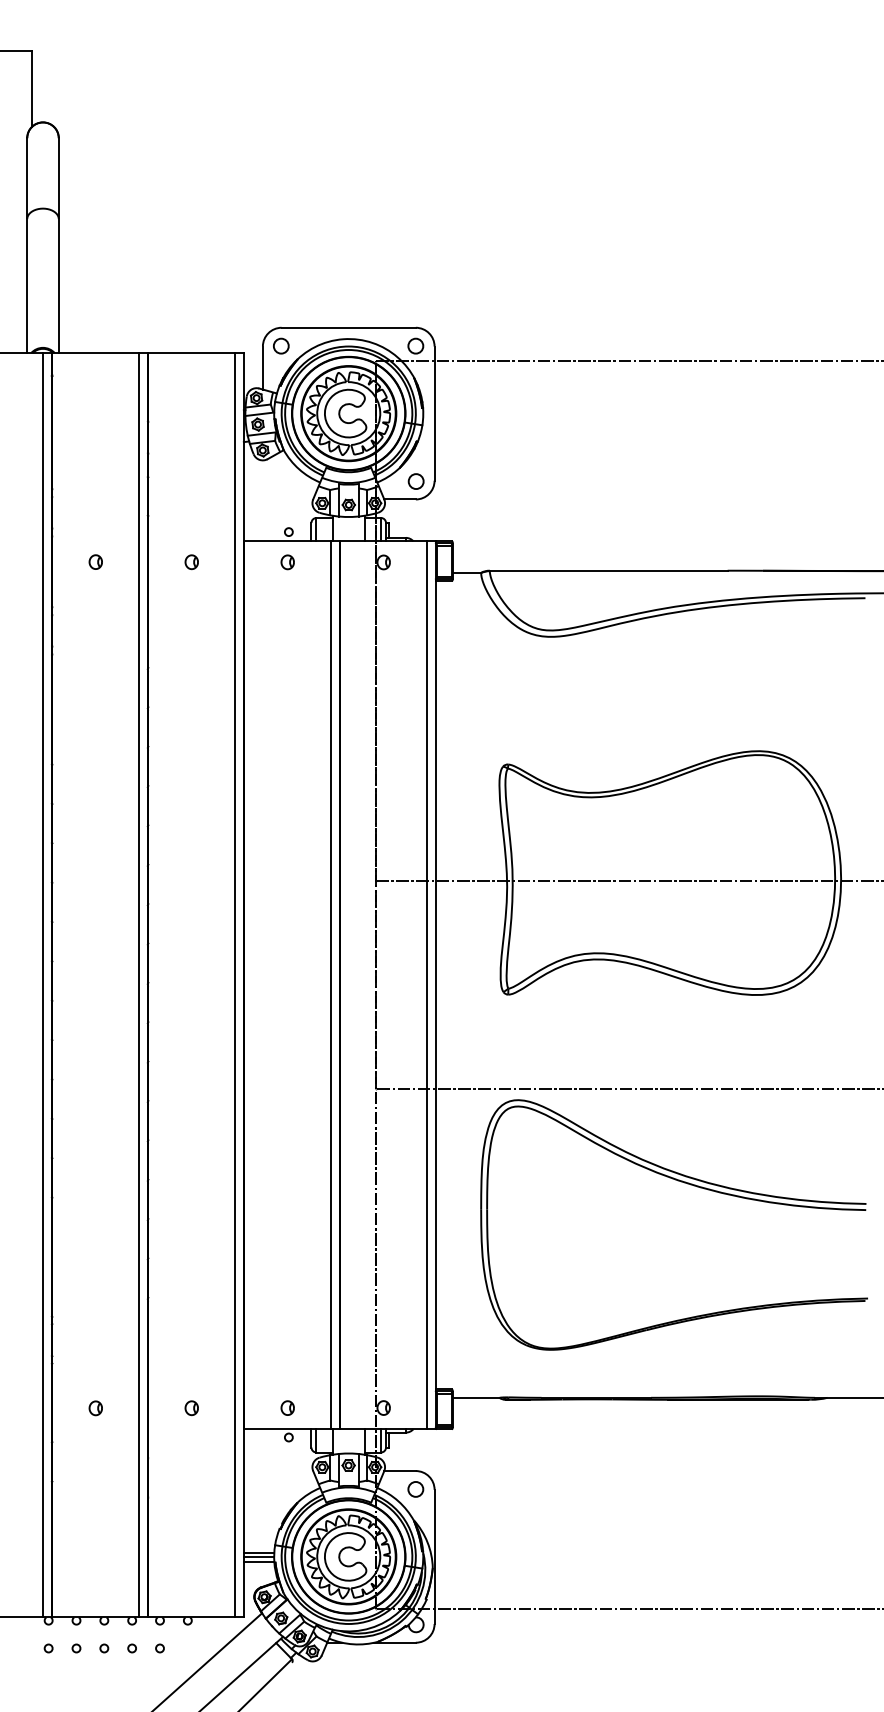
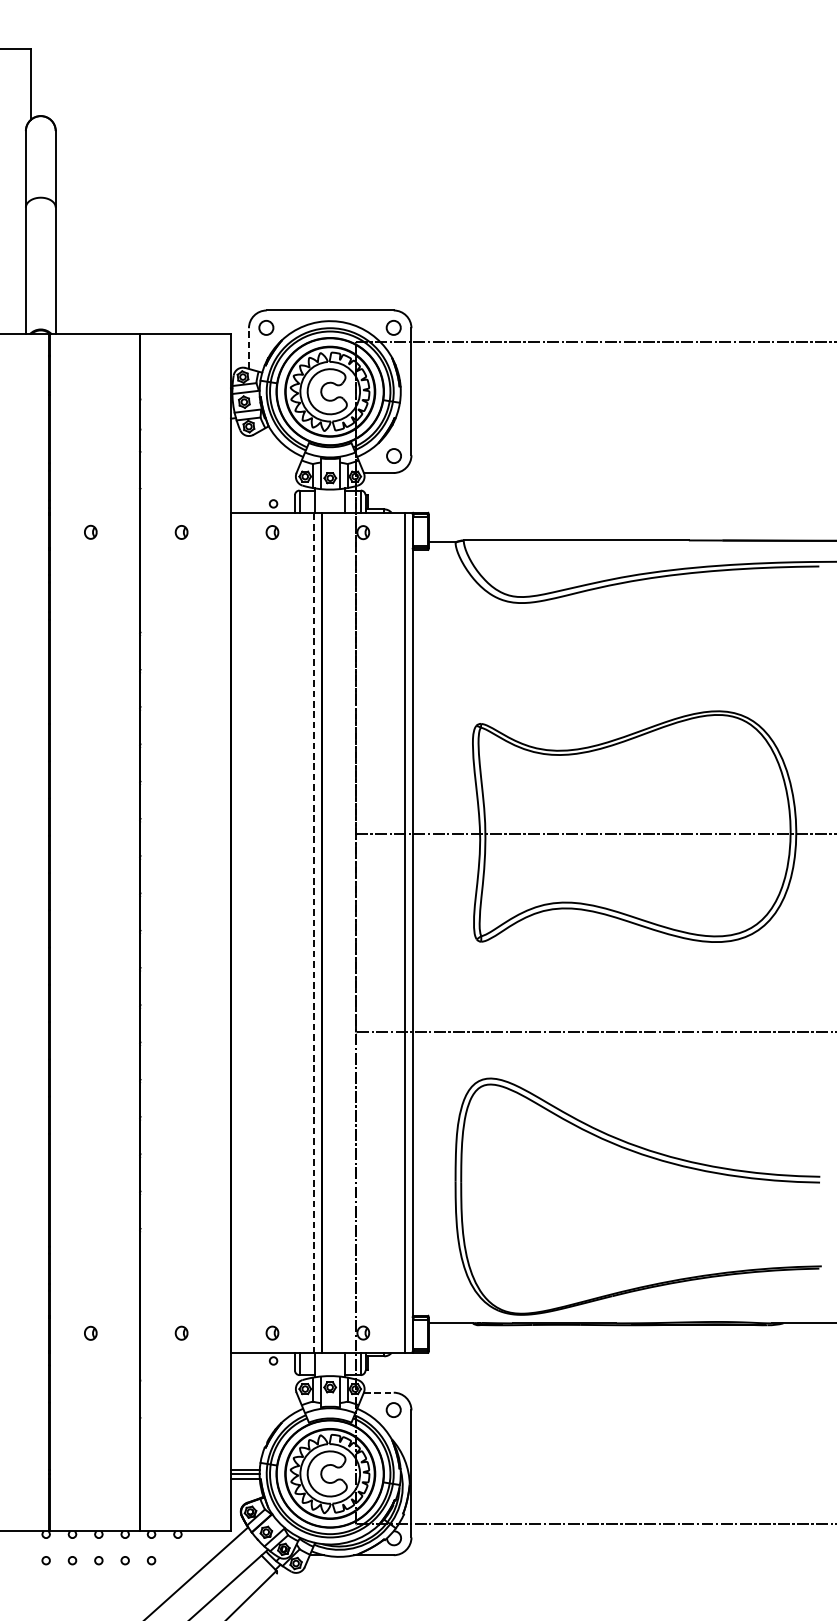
line: (262, 368) -> (248, 349), solid -> dashed
line: (331, 984) -> (313, 932), solid -> dashed
line: (43, 985) -> (41, 933), removed
line: (139, 985) -> (132, 933), removed
line: (235, 985) -> (223, 933), removed
part: (687, 1184) -> (650, 1158), moved
line: (400, 1471) -> (379, 1393), solid -> dashed

